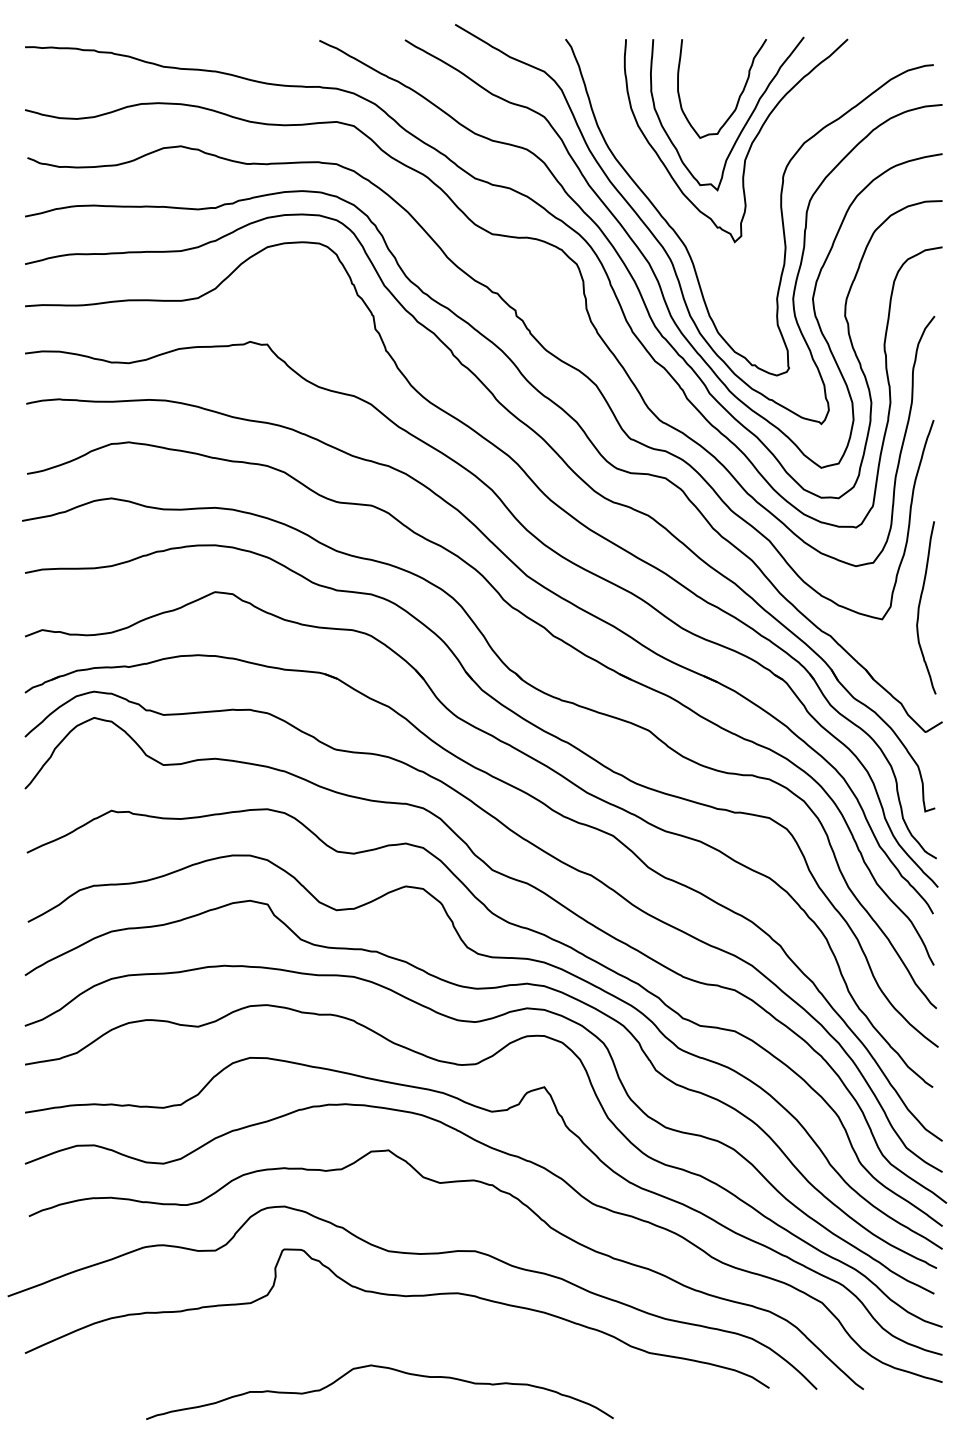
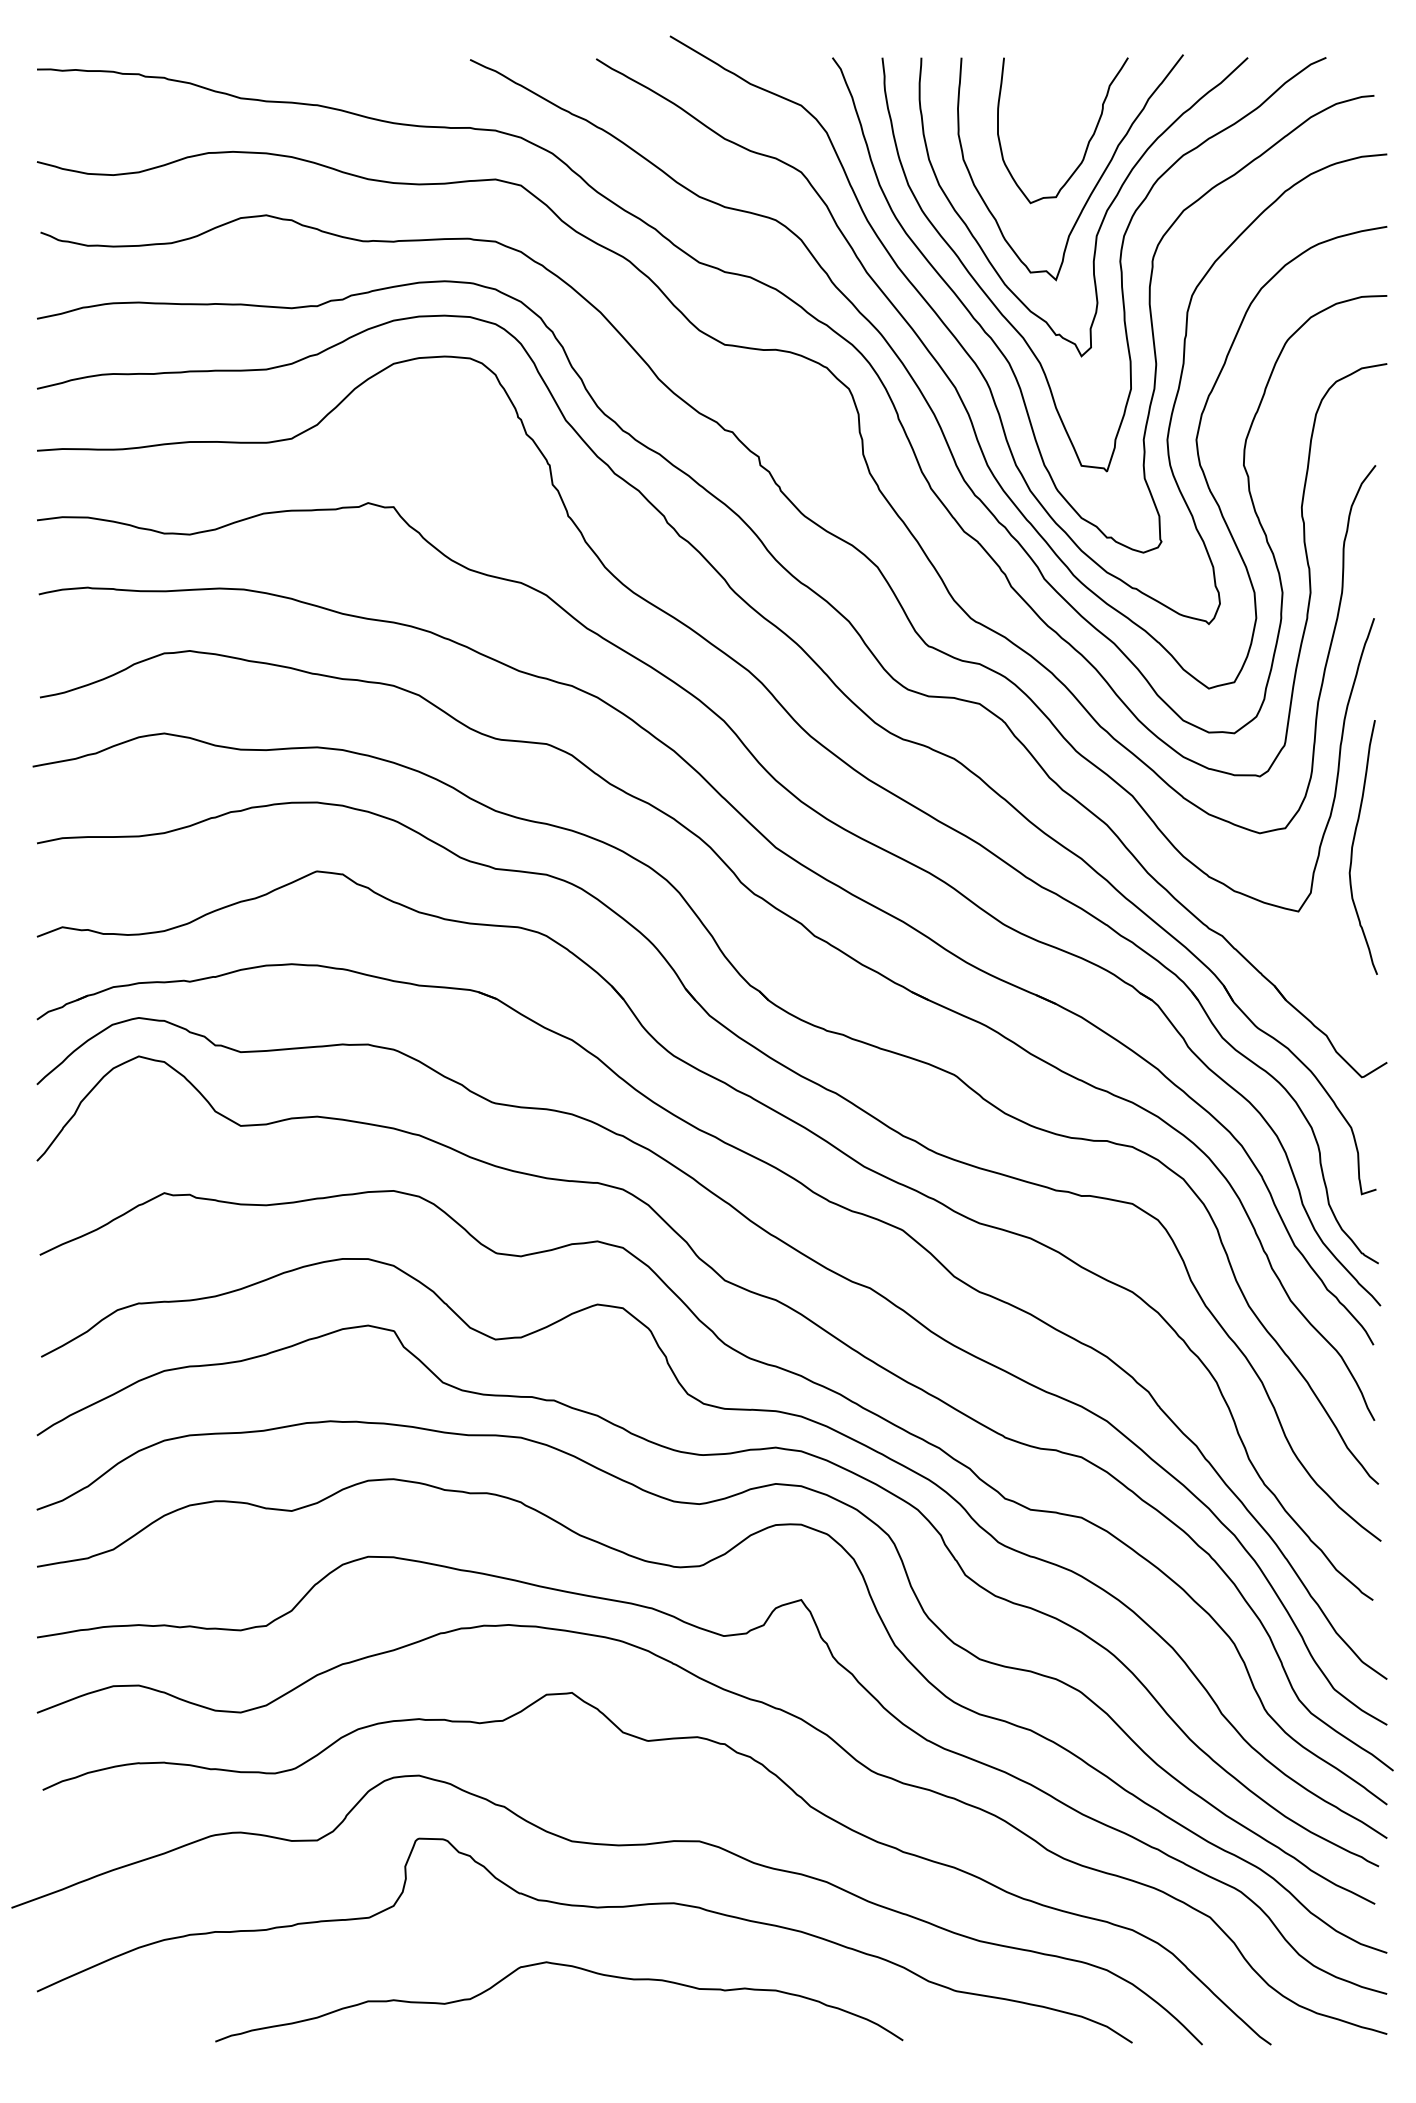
curve: (760, 179) -> (1119, 264), added
curve: (920, 605) -> (1354, 844), moved
curve: (382, 1368) -> (563, 1966), moved

